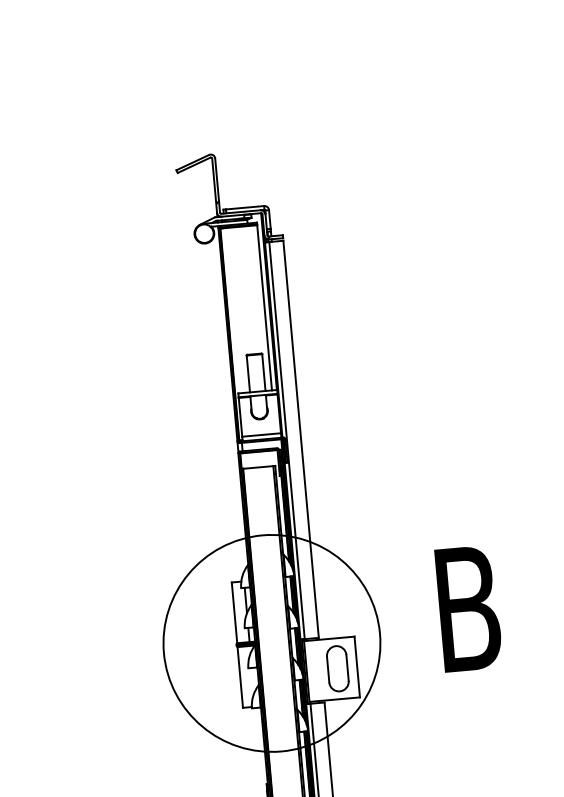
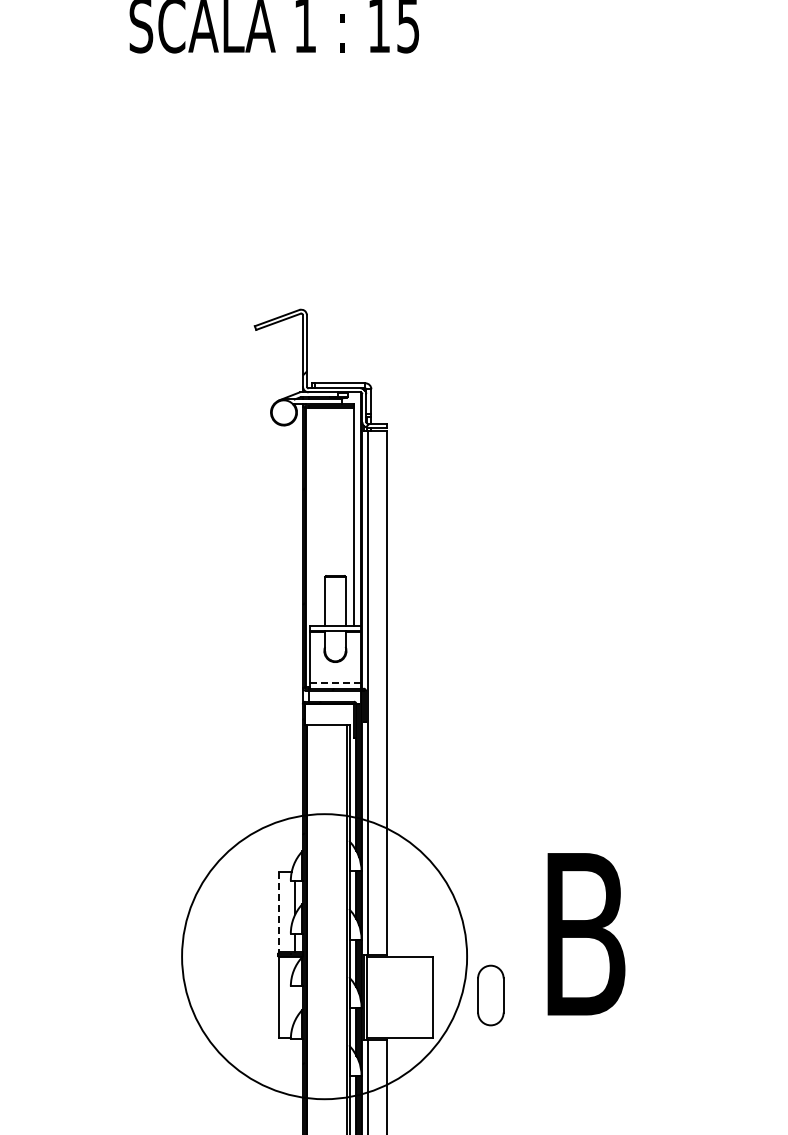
line: (261, 434) -> (335, 682), solid -> dashed
line: (234, 612) -> (279, 912), solid -> dashed
part: (337, 668) -> (490, 995), moved

